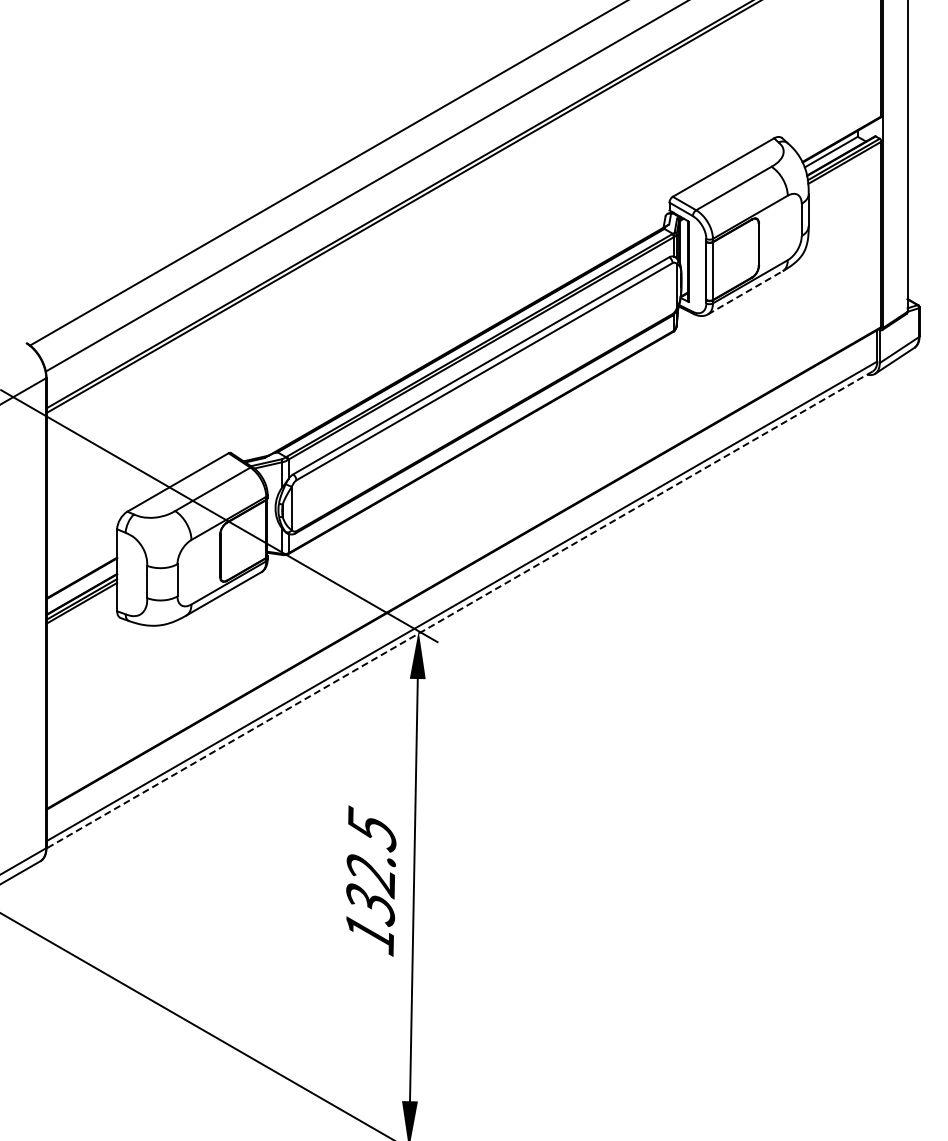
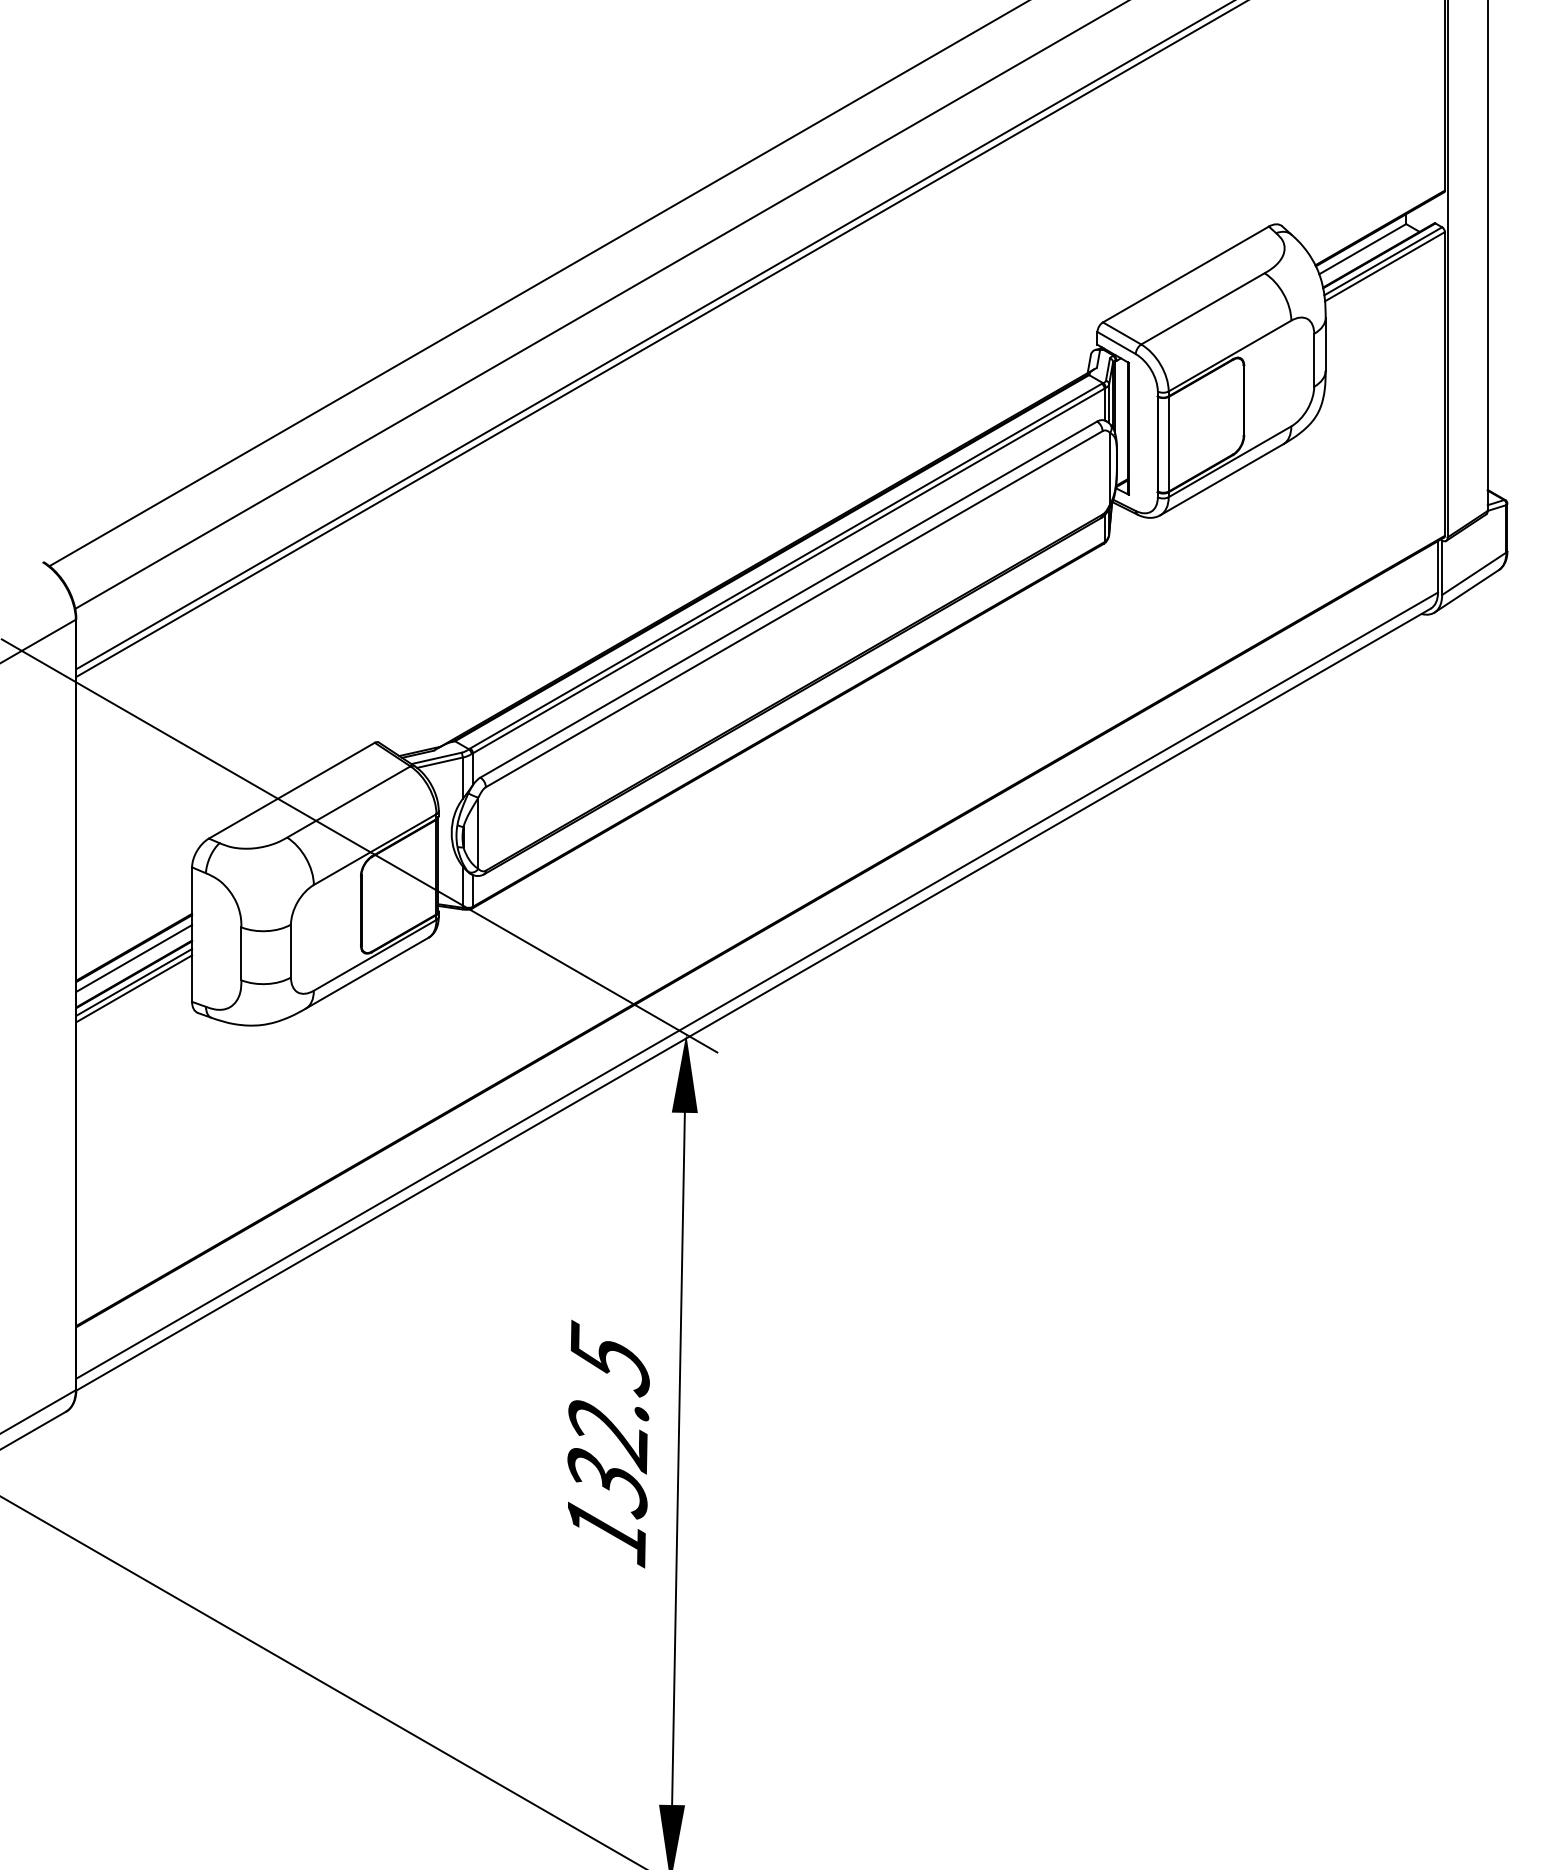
line: (745, 292) -> (1222, 479), dashed -> solid
line: (81, 584) -> (133, 957), added
line: (459, 610) -> (753, 1000), dashed -> solid

